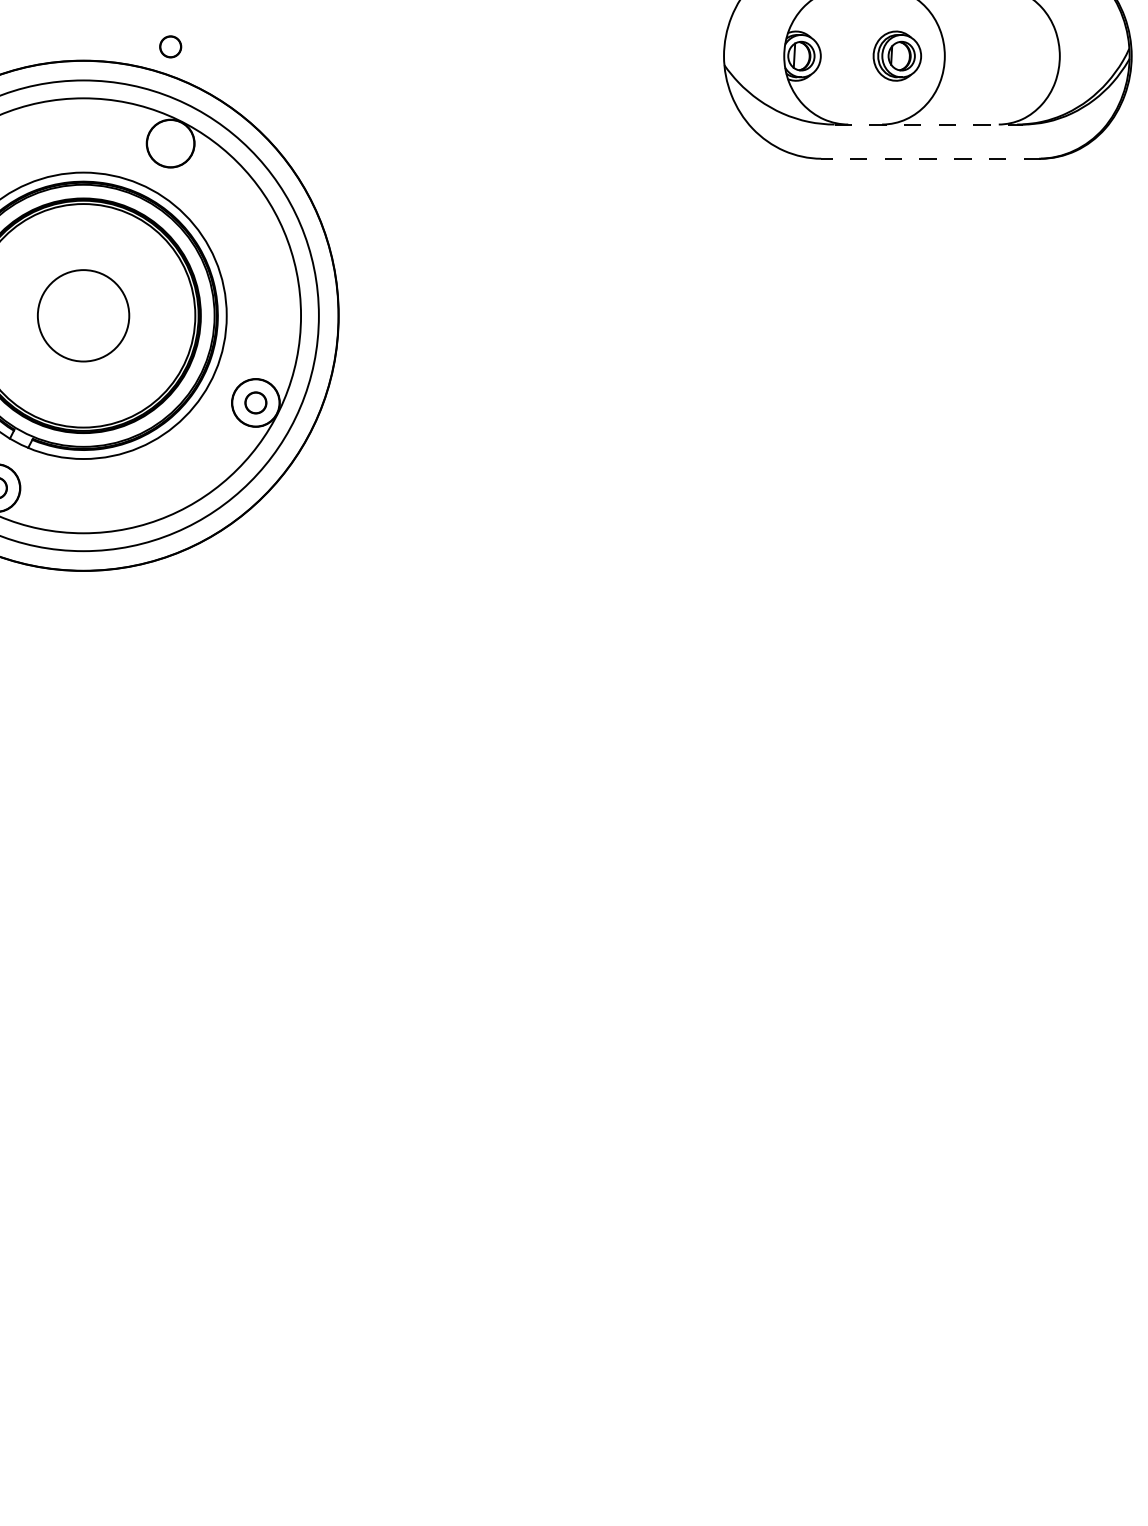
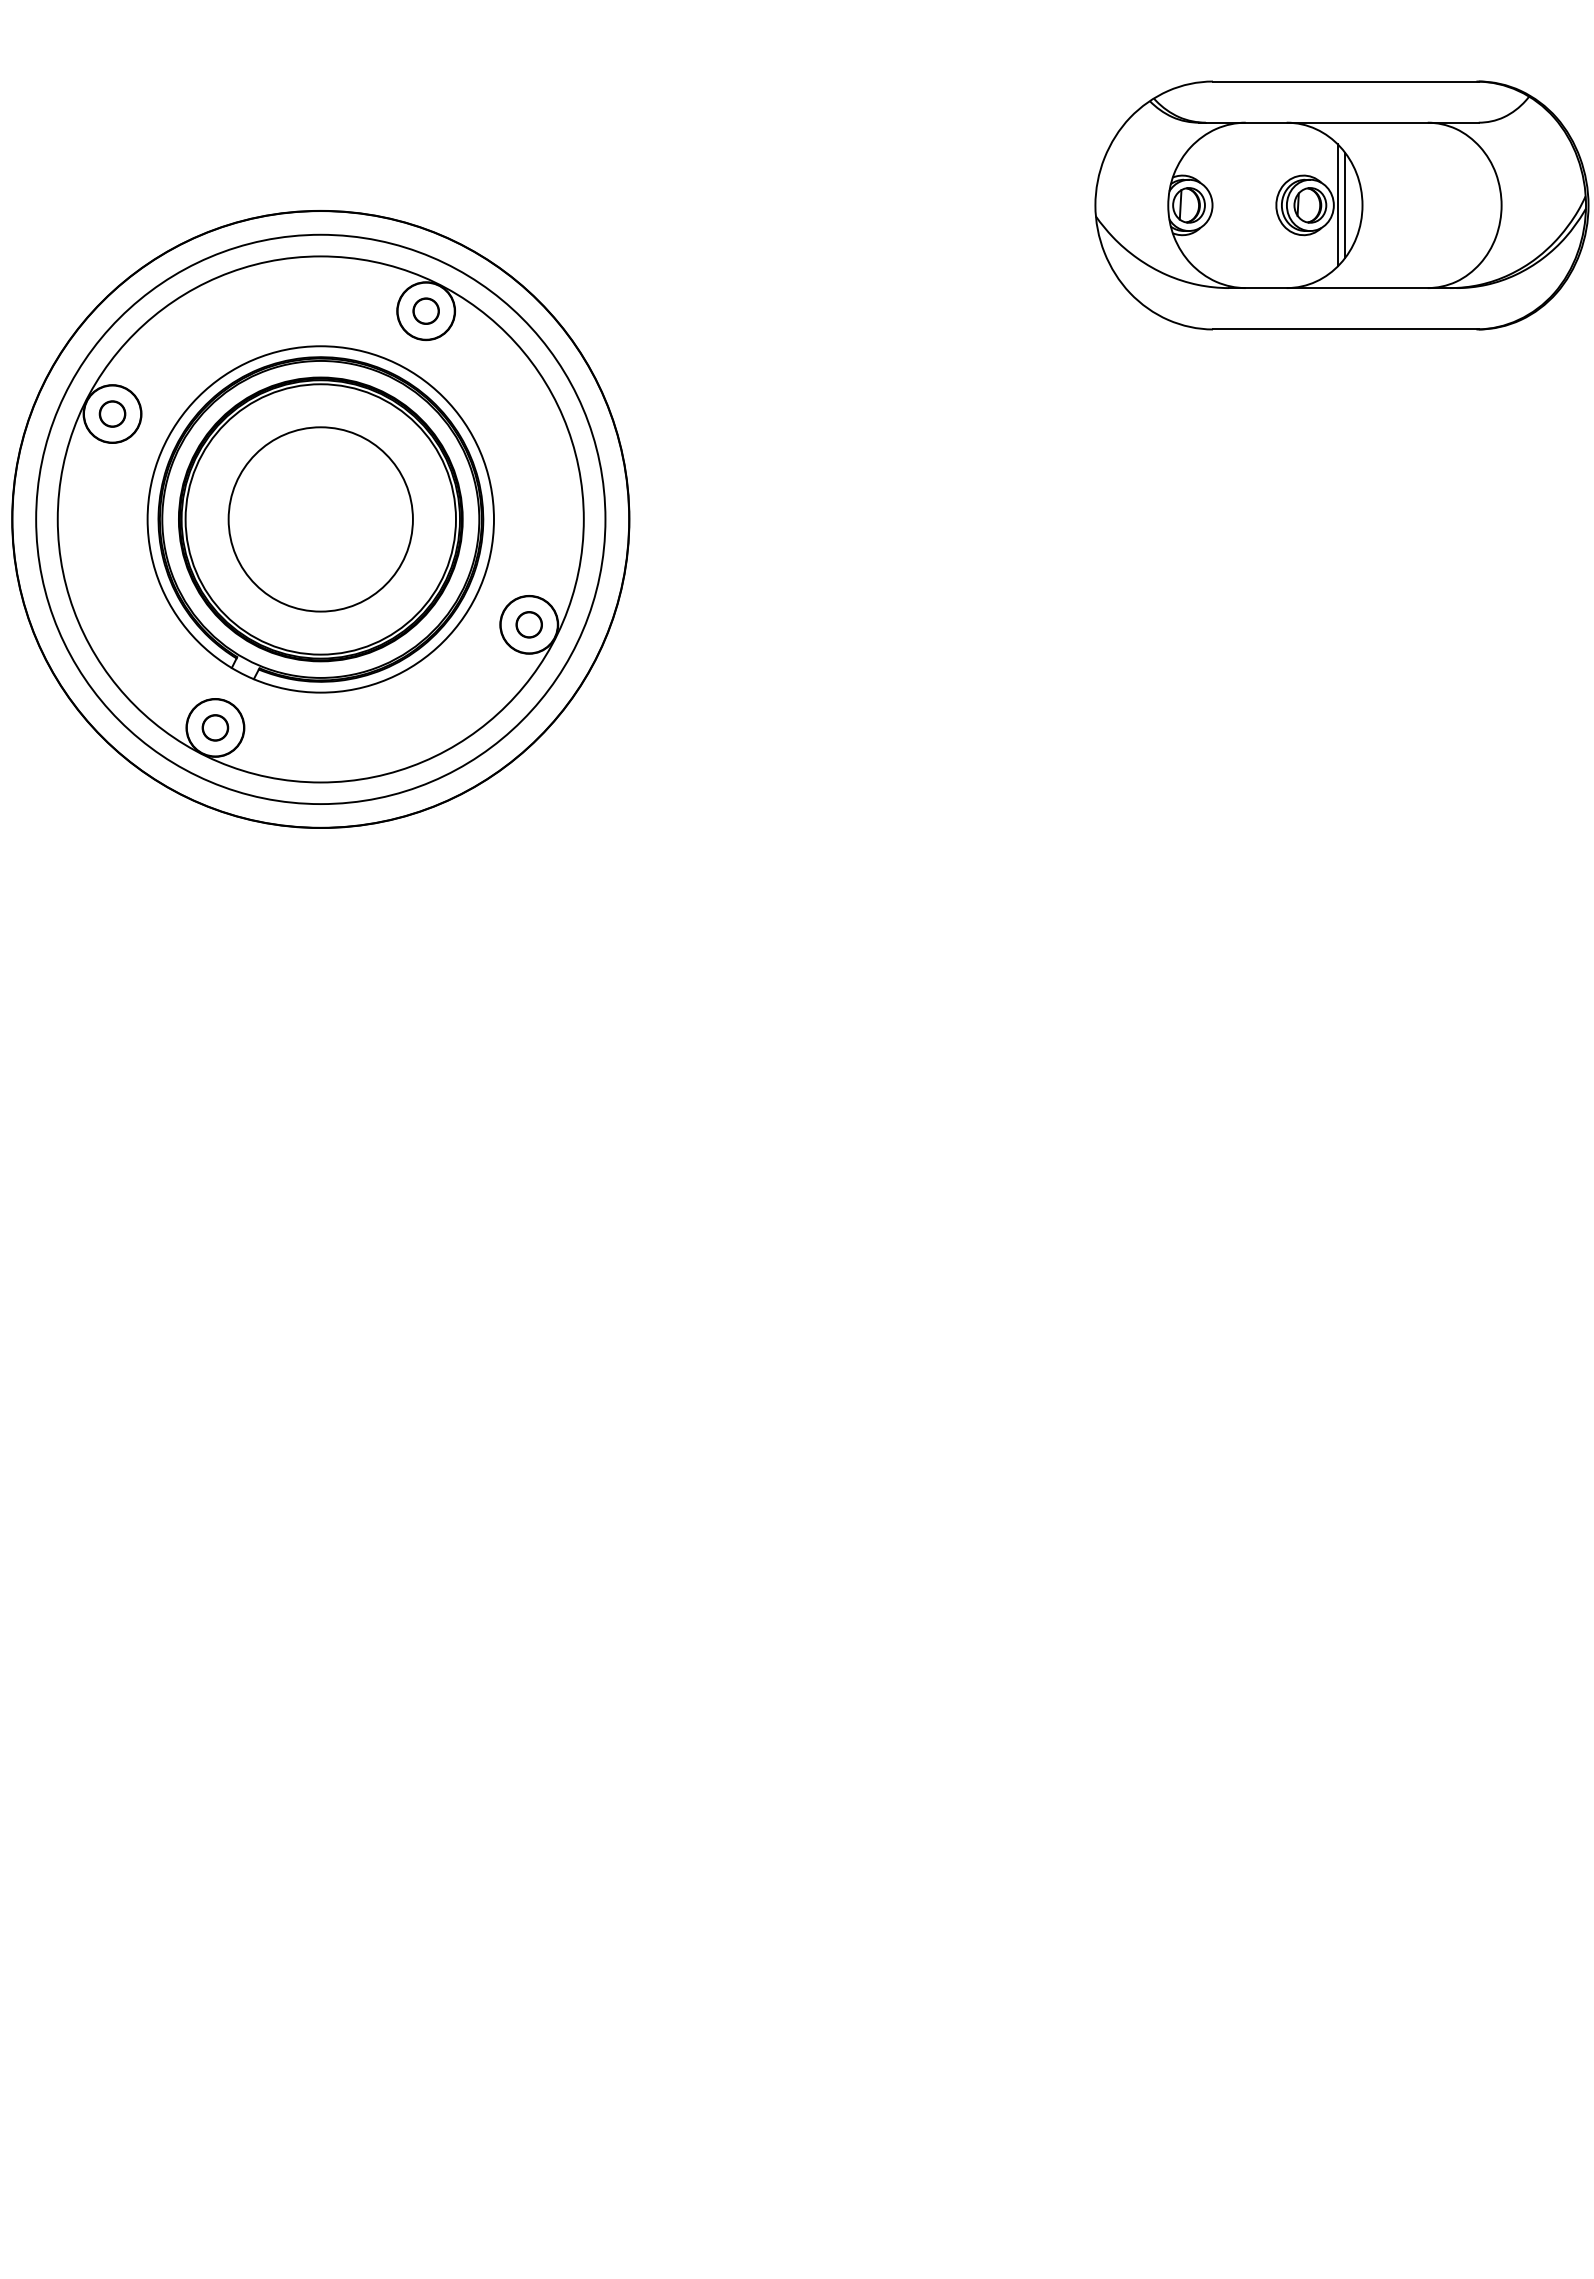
circle: (170, 46) -> (425, 310), moved
line: (930, 55) -> (1345, 204), added
line: (924, 56) -> (1337, 205), added
line: (928, 124) -> (1342, 288), dashed -> solid
line: (930, 158) -> (1345, 329), dashed -> solid
circle: (83, 315) -> (320, 519), size x1.67

